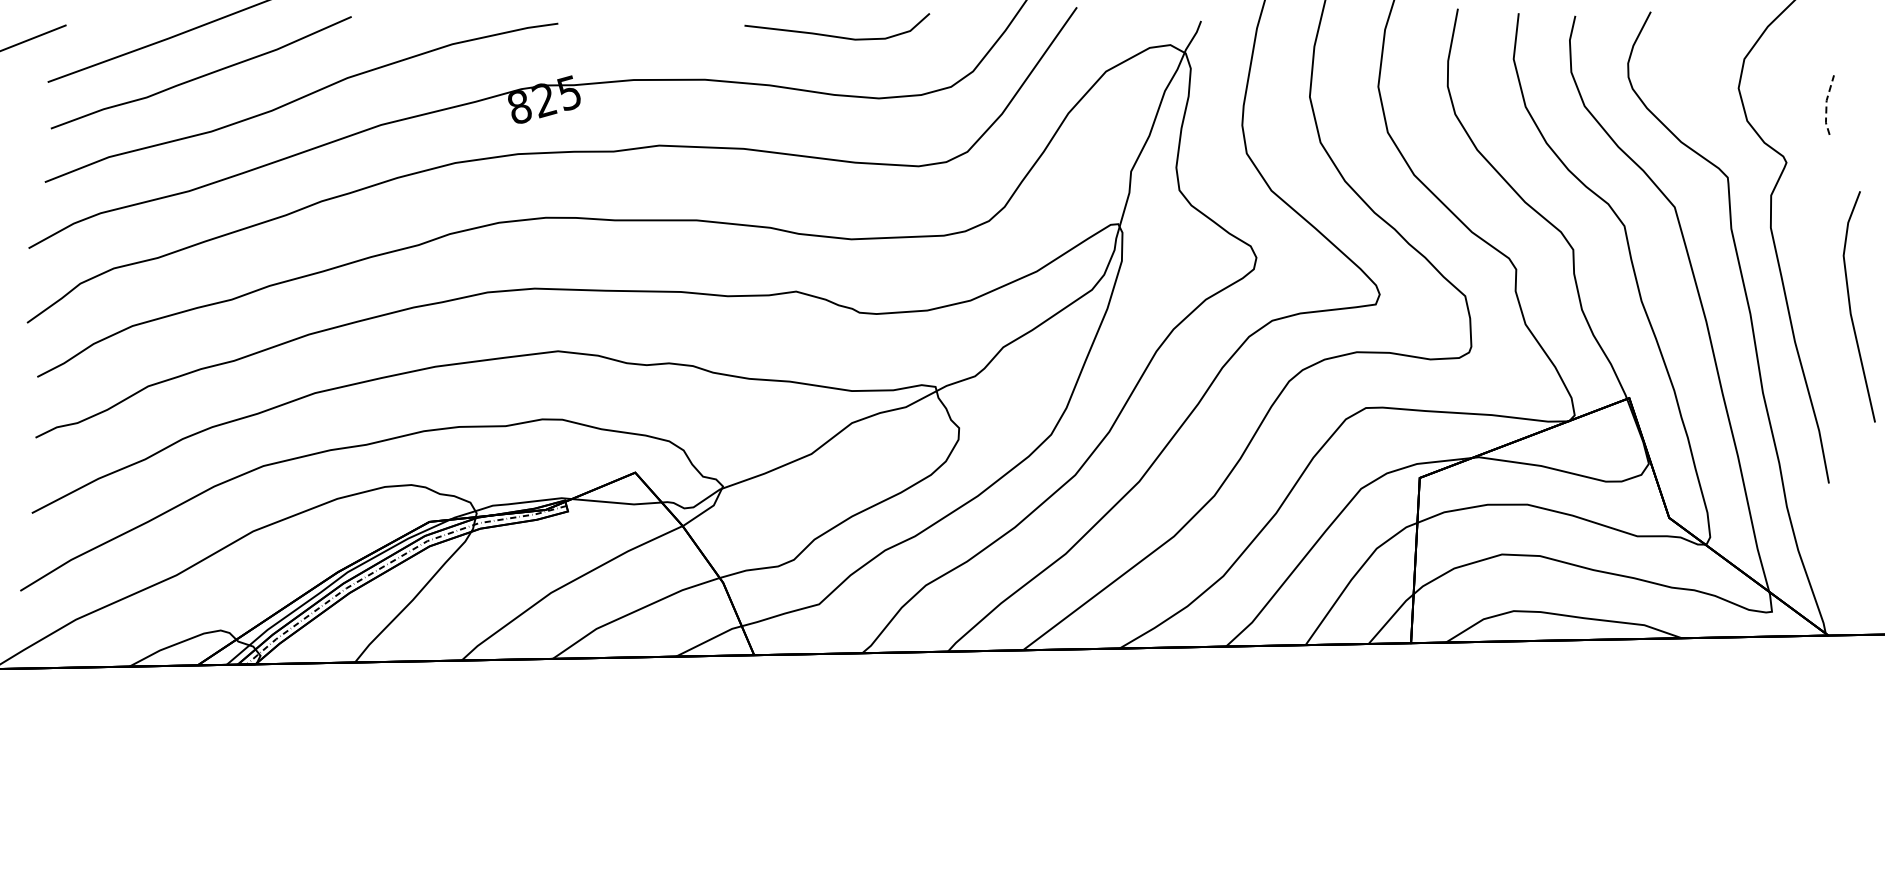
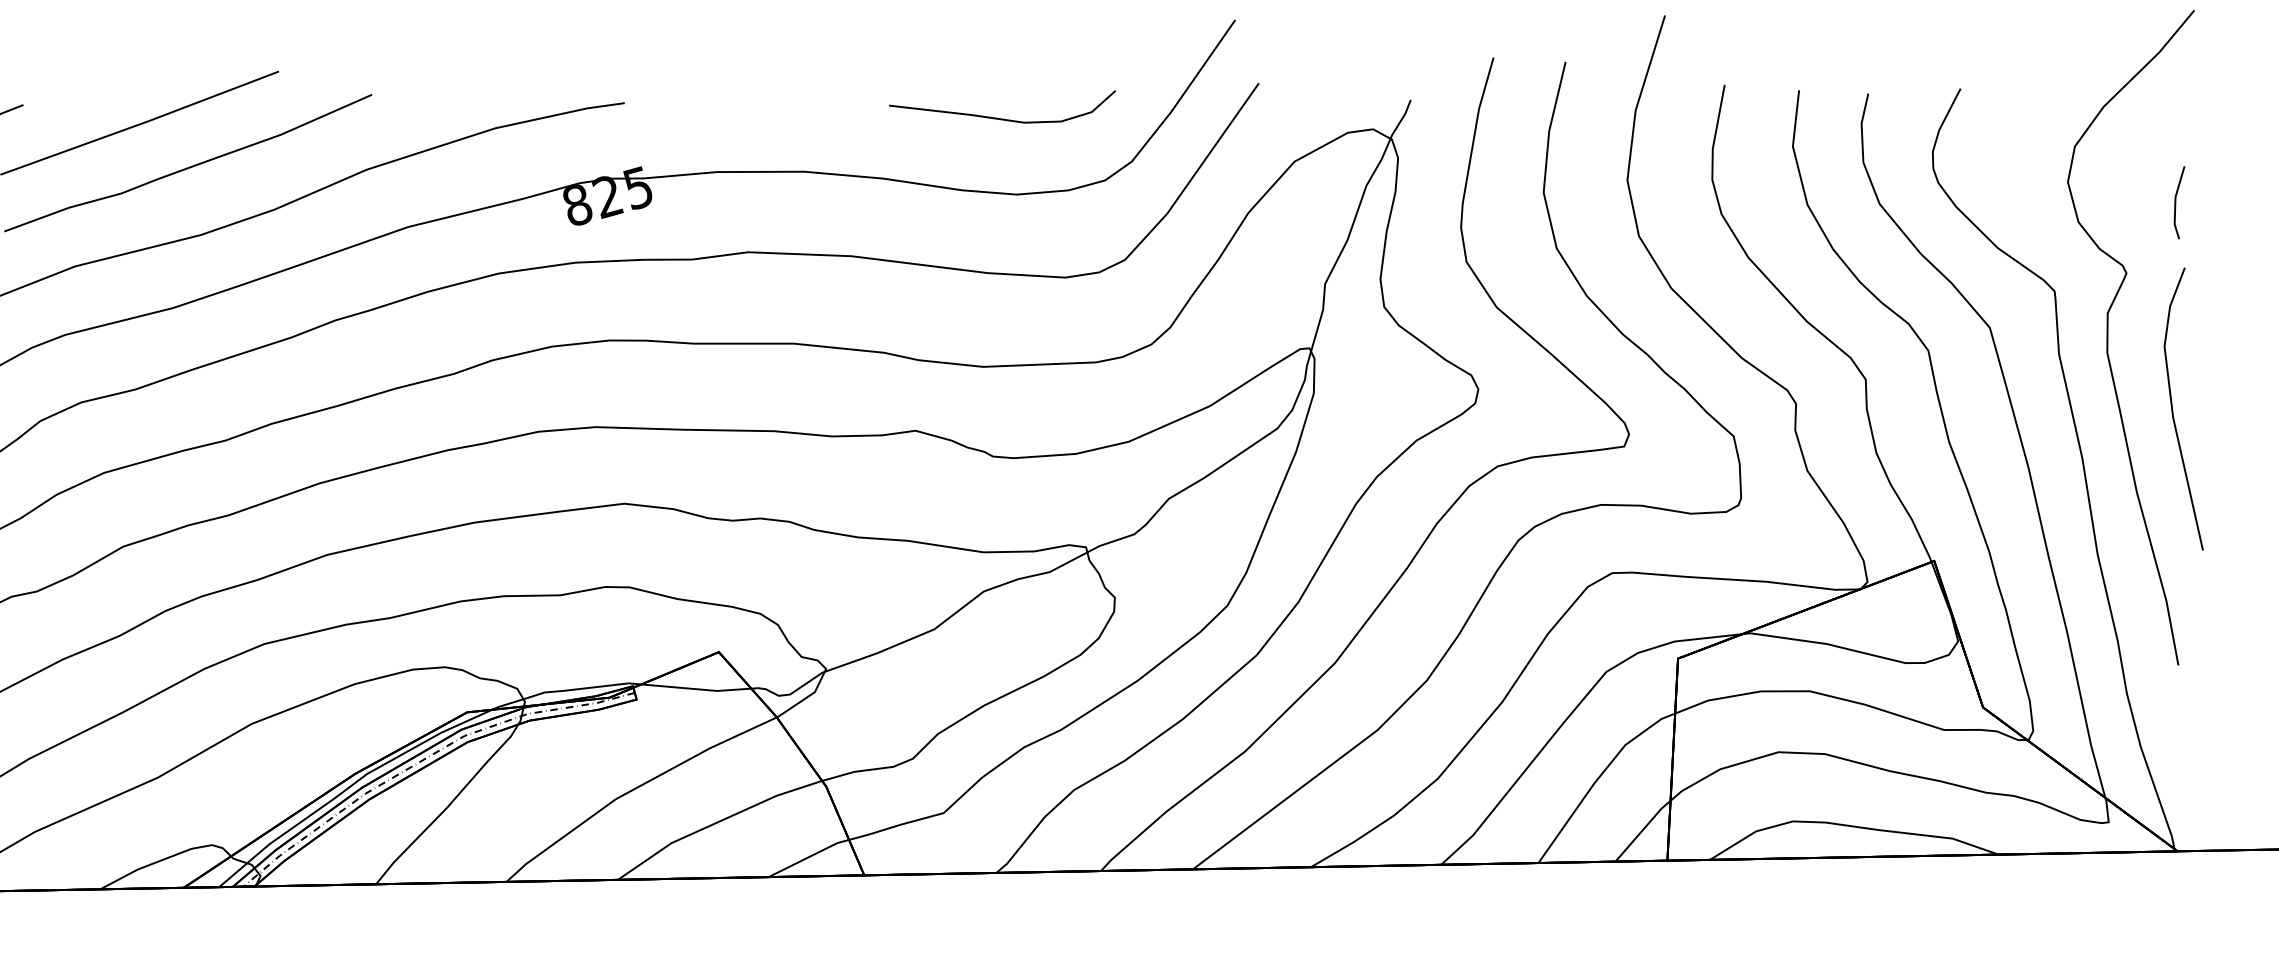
curve: (835, 35) -> (1000, 117), moved
line: (1826, 104) -> (2175, 201), dashed -> solid
line: (1851, 309) -> (2174, 412), moved

